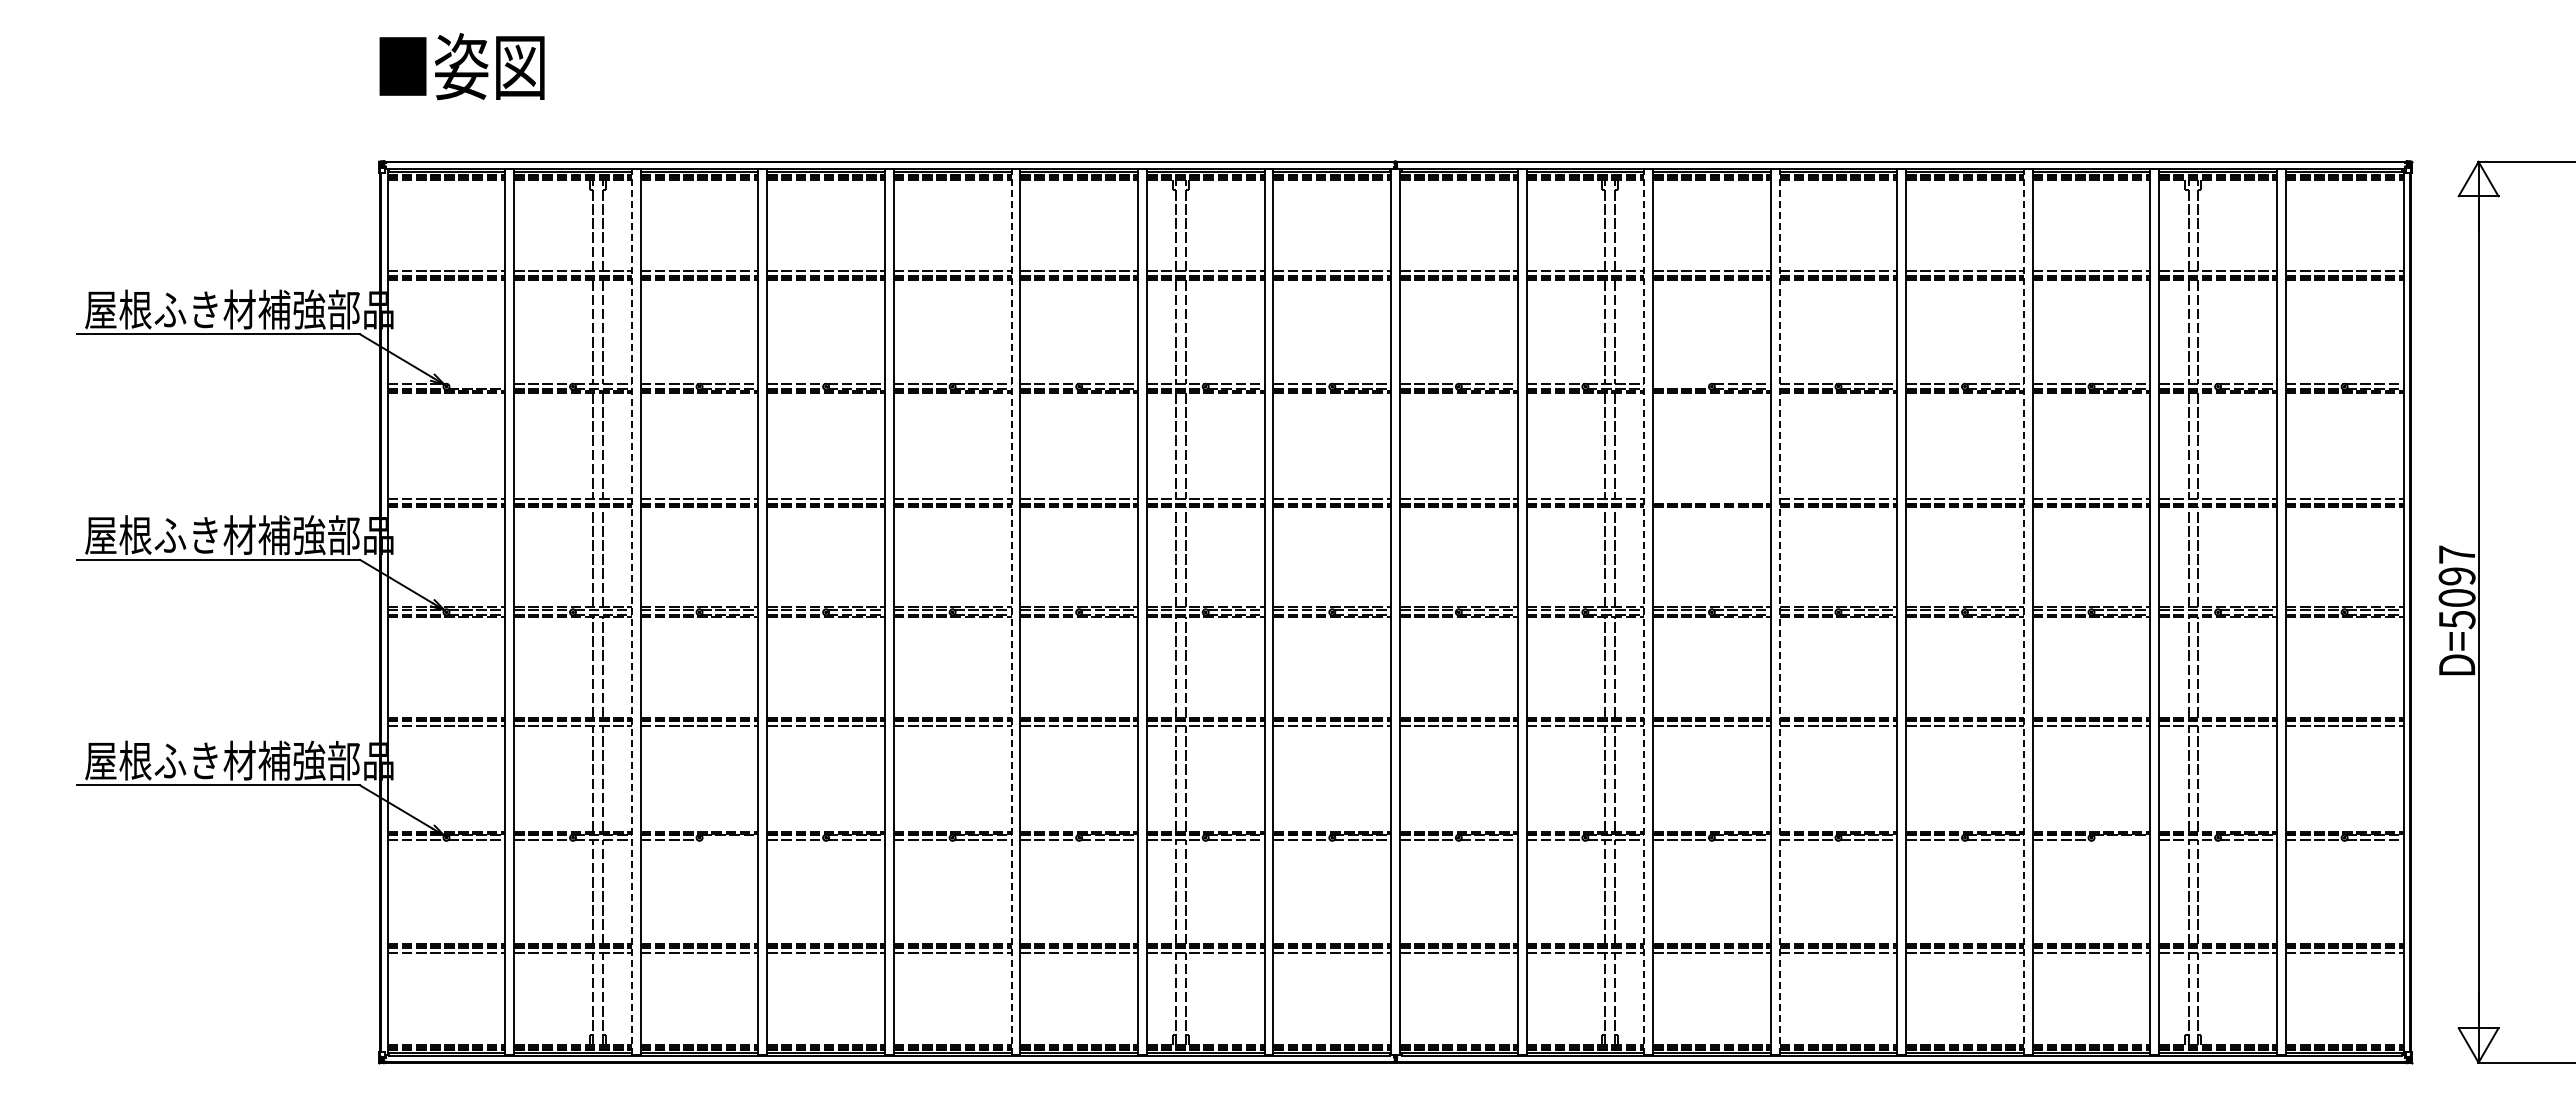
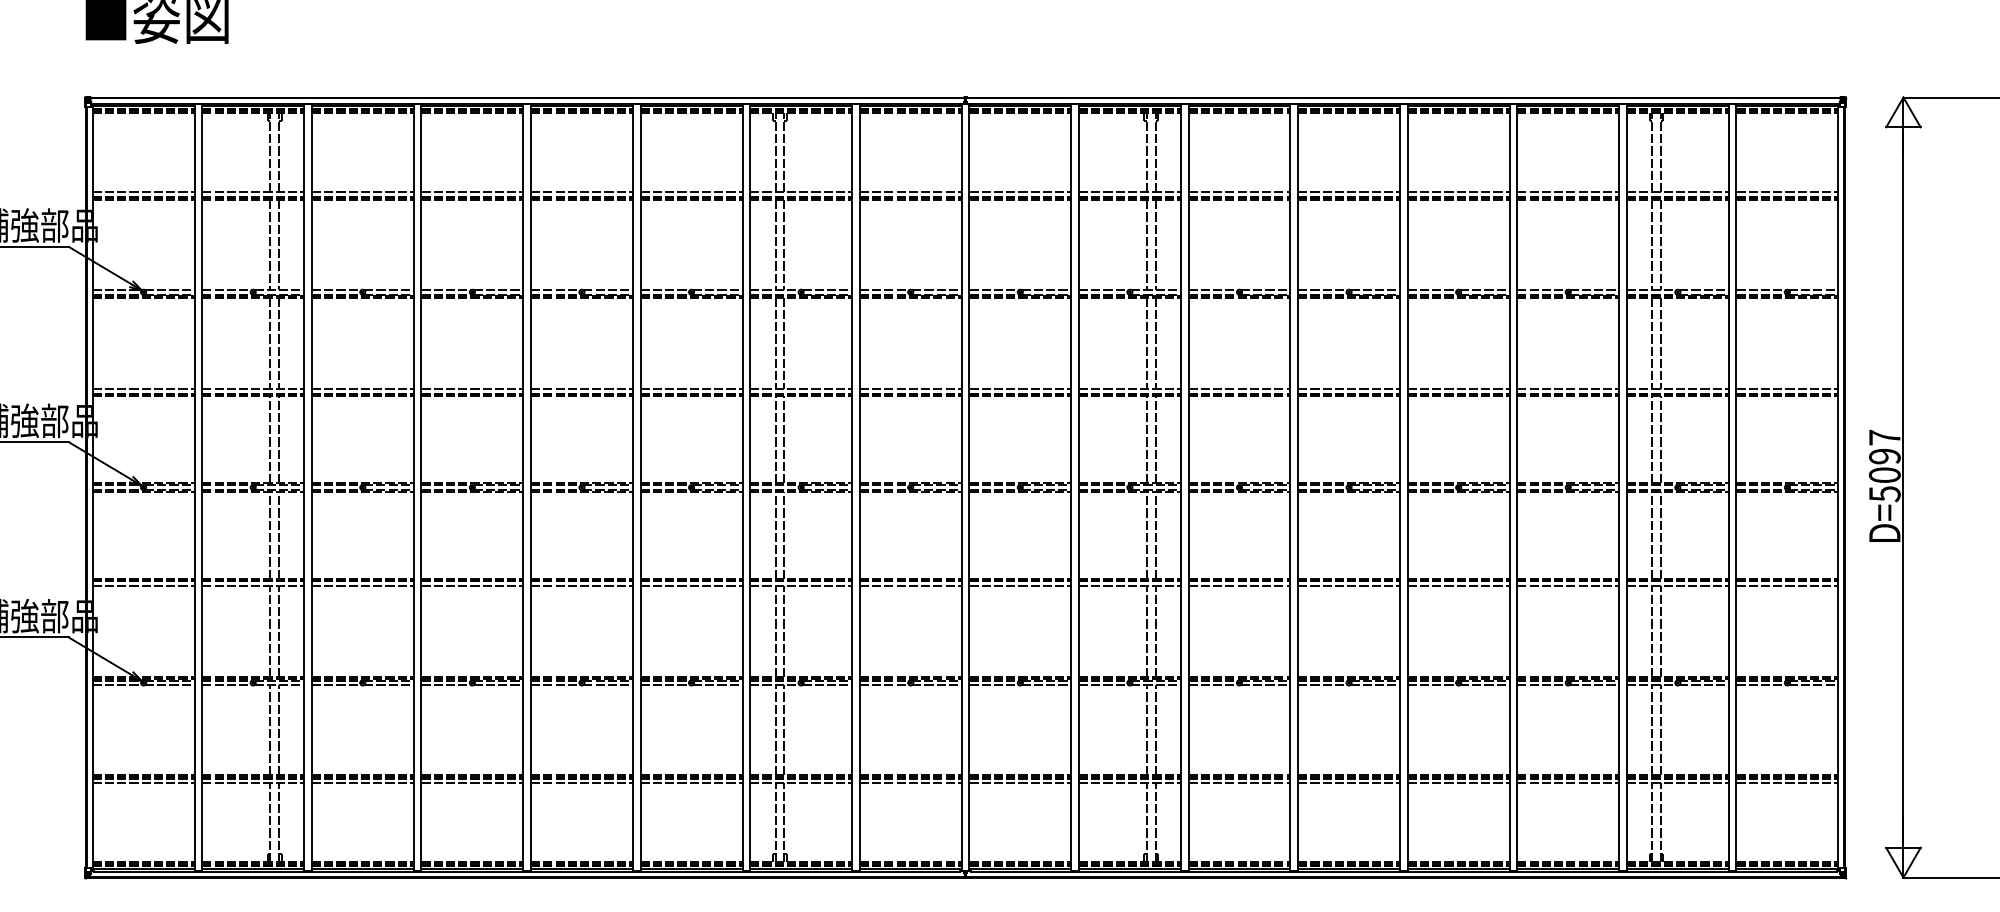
line: (476, 384) -> (169, 290), added
line: (1681, 384) -> (1213, 290), added
line: (1711, 498) -> (1239, 389), added
line: (631, 612) -> (303, 487), dashed -> solid
line: (1011, 612) -> (632, 487), dashed -> solid
line: (1644, 612) -> (1181, 487), dashed -> solid
line: (1779, 612) -> (1298, 487), dashed -> solid
line: (2023, 612) -> (1509, 487), dashed -> solid
line: (729, 840) -> (388, 685), added
line: (2121, 840) -> (1594, 685), added

